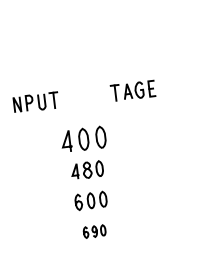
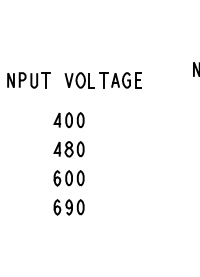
part: (89, 96) -> (79, 80), added
part: (83, 139) -> (68, 120), size x0.71
part: (94, 231) -> (68, 207), size x1.43

